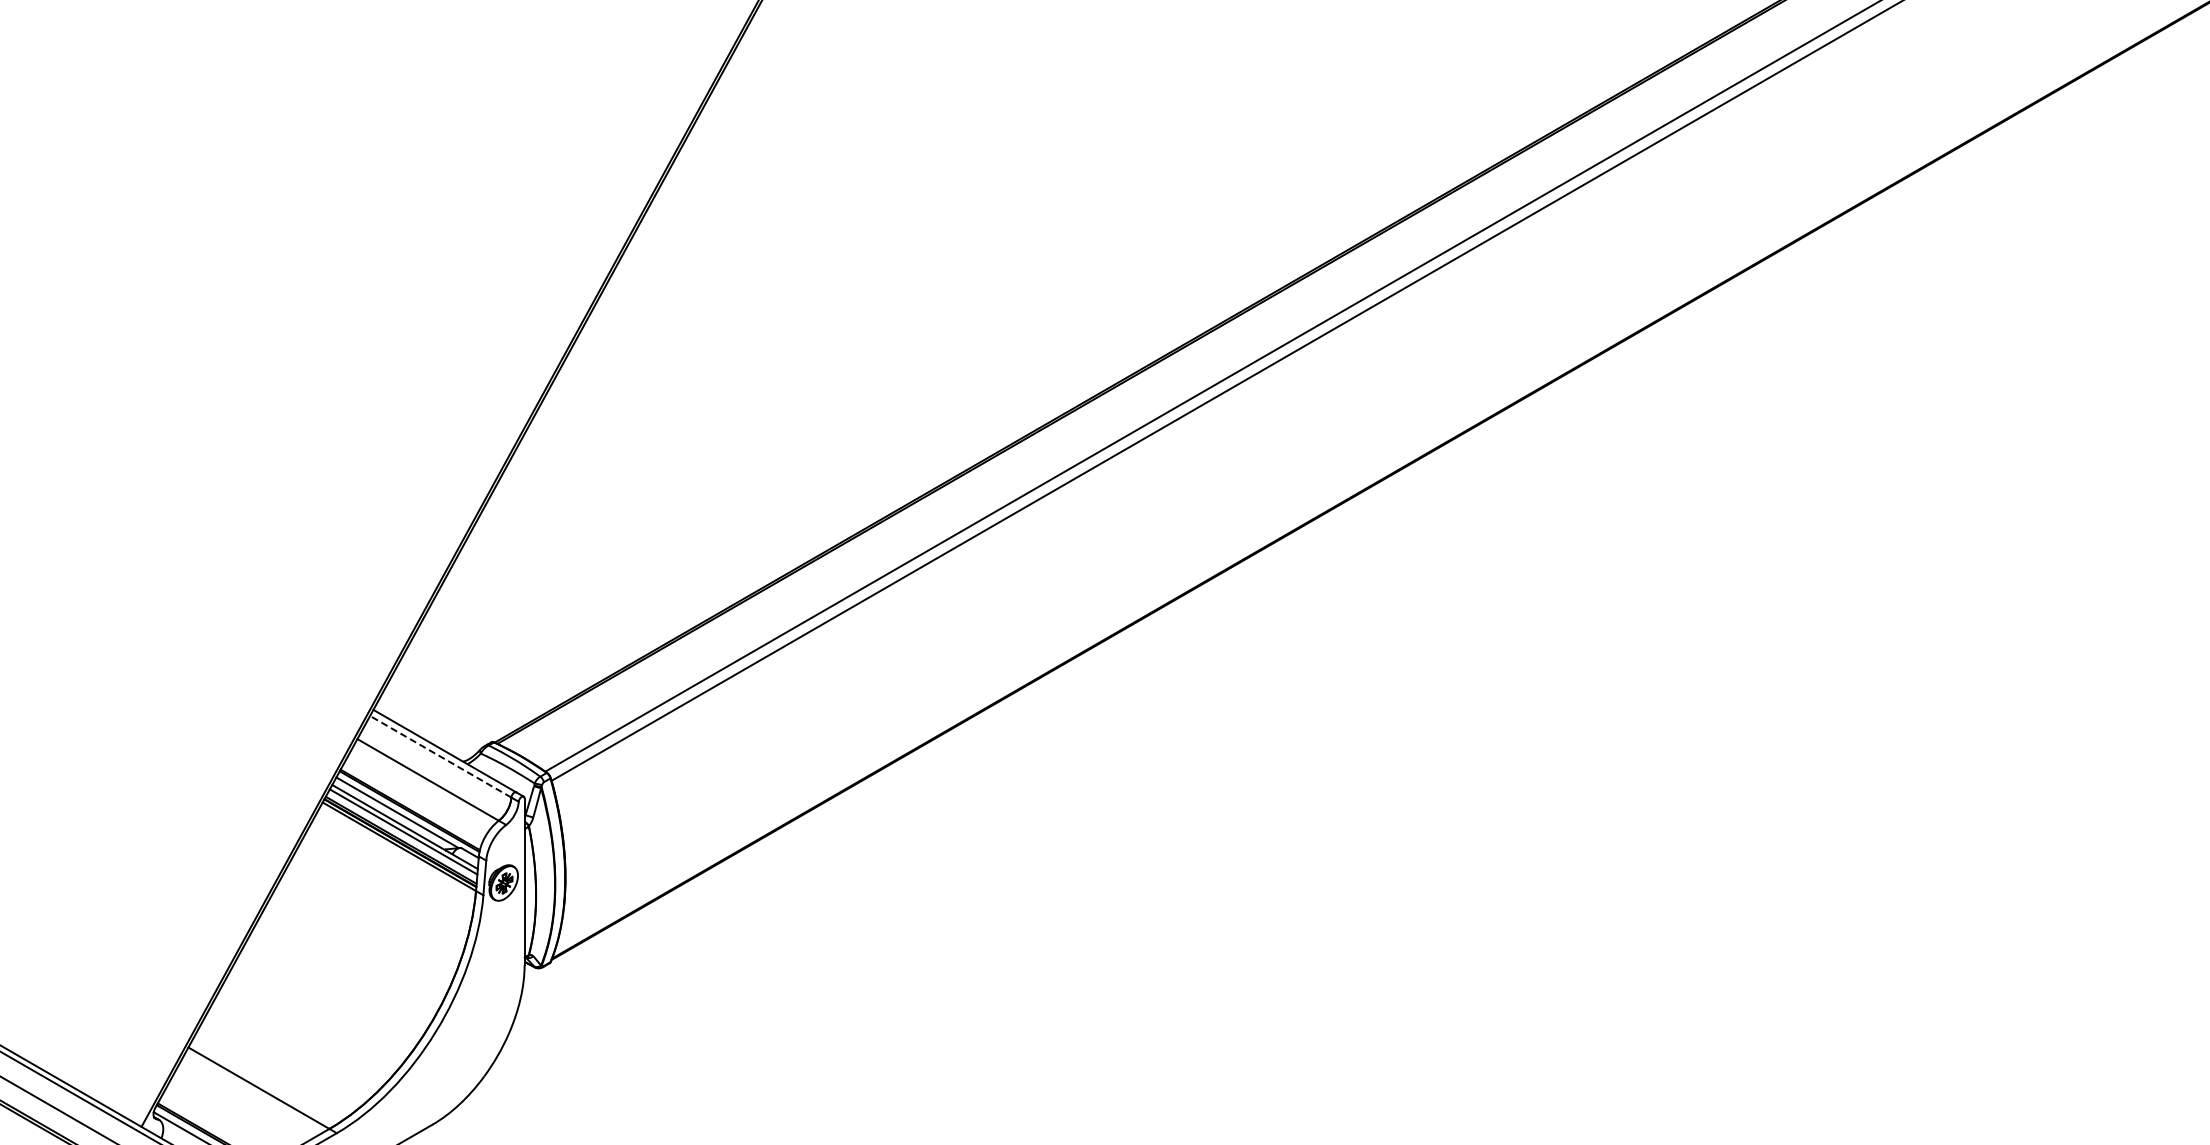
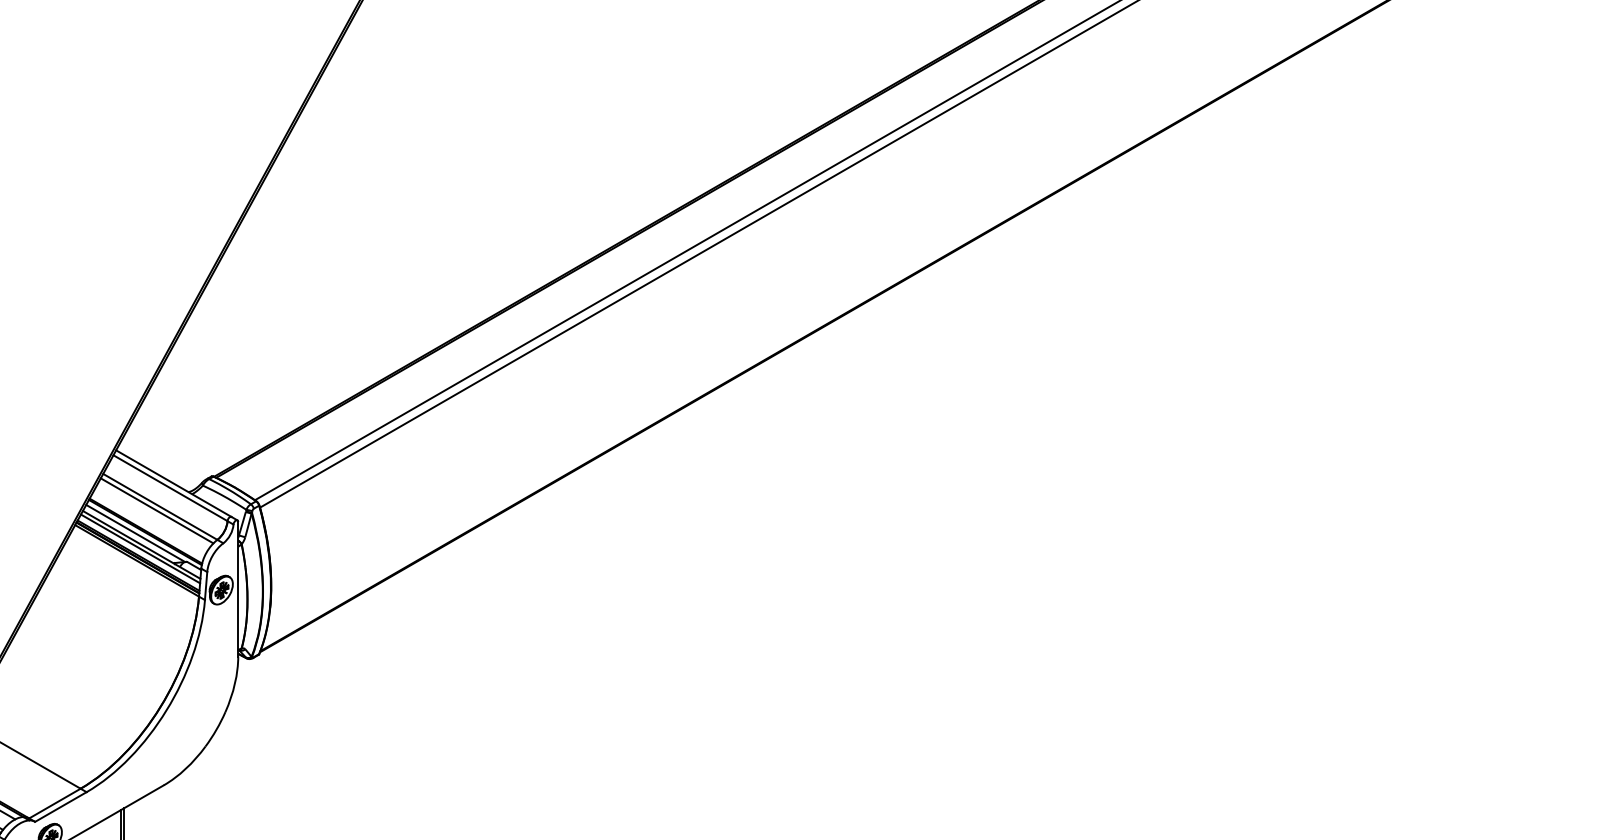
line: (440, 756) -> (170, 487), dashed -> solid
line: (423, 784) -> (156, 510), added

